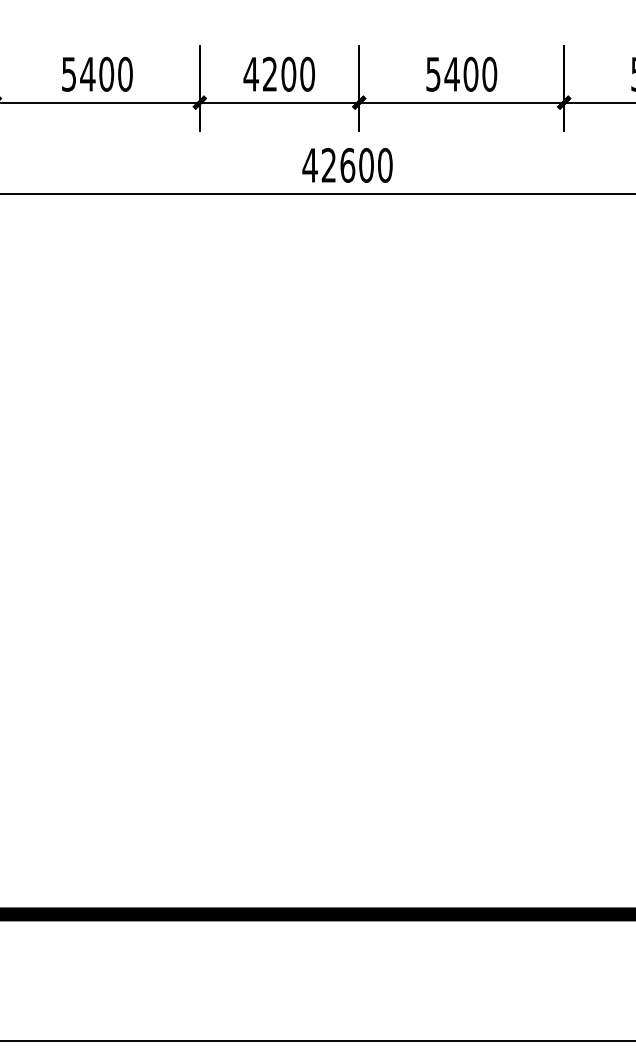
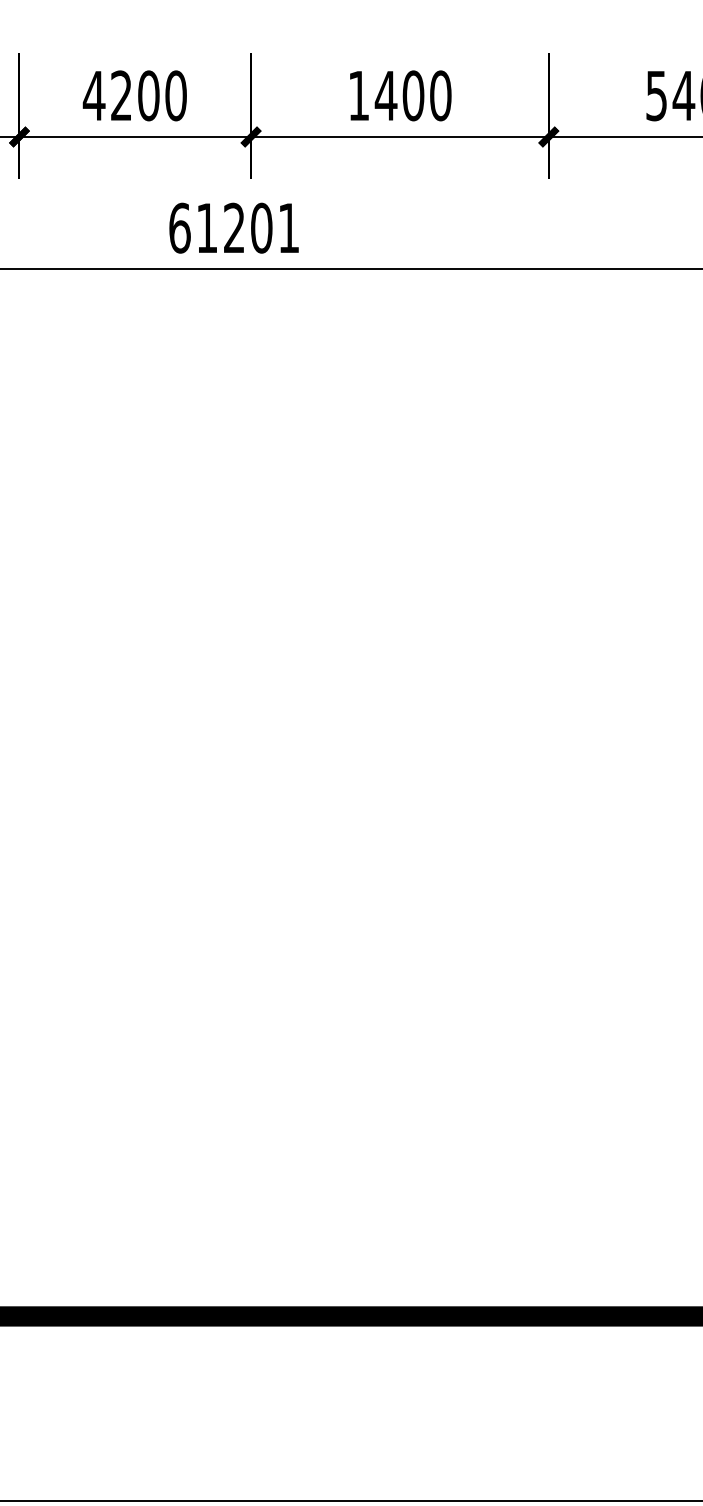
text: (433, 74) -> (359, 96), 5400 -> 1400
text: (347, 165) -> (234, 228), 42600 -> 61201

